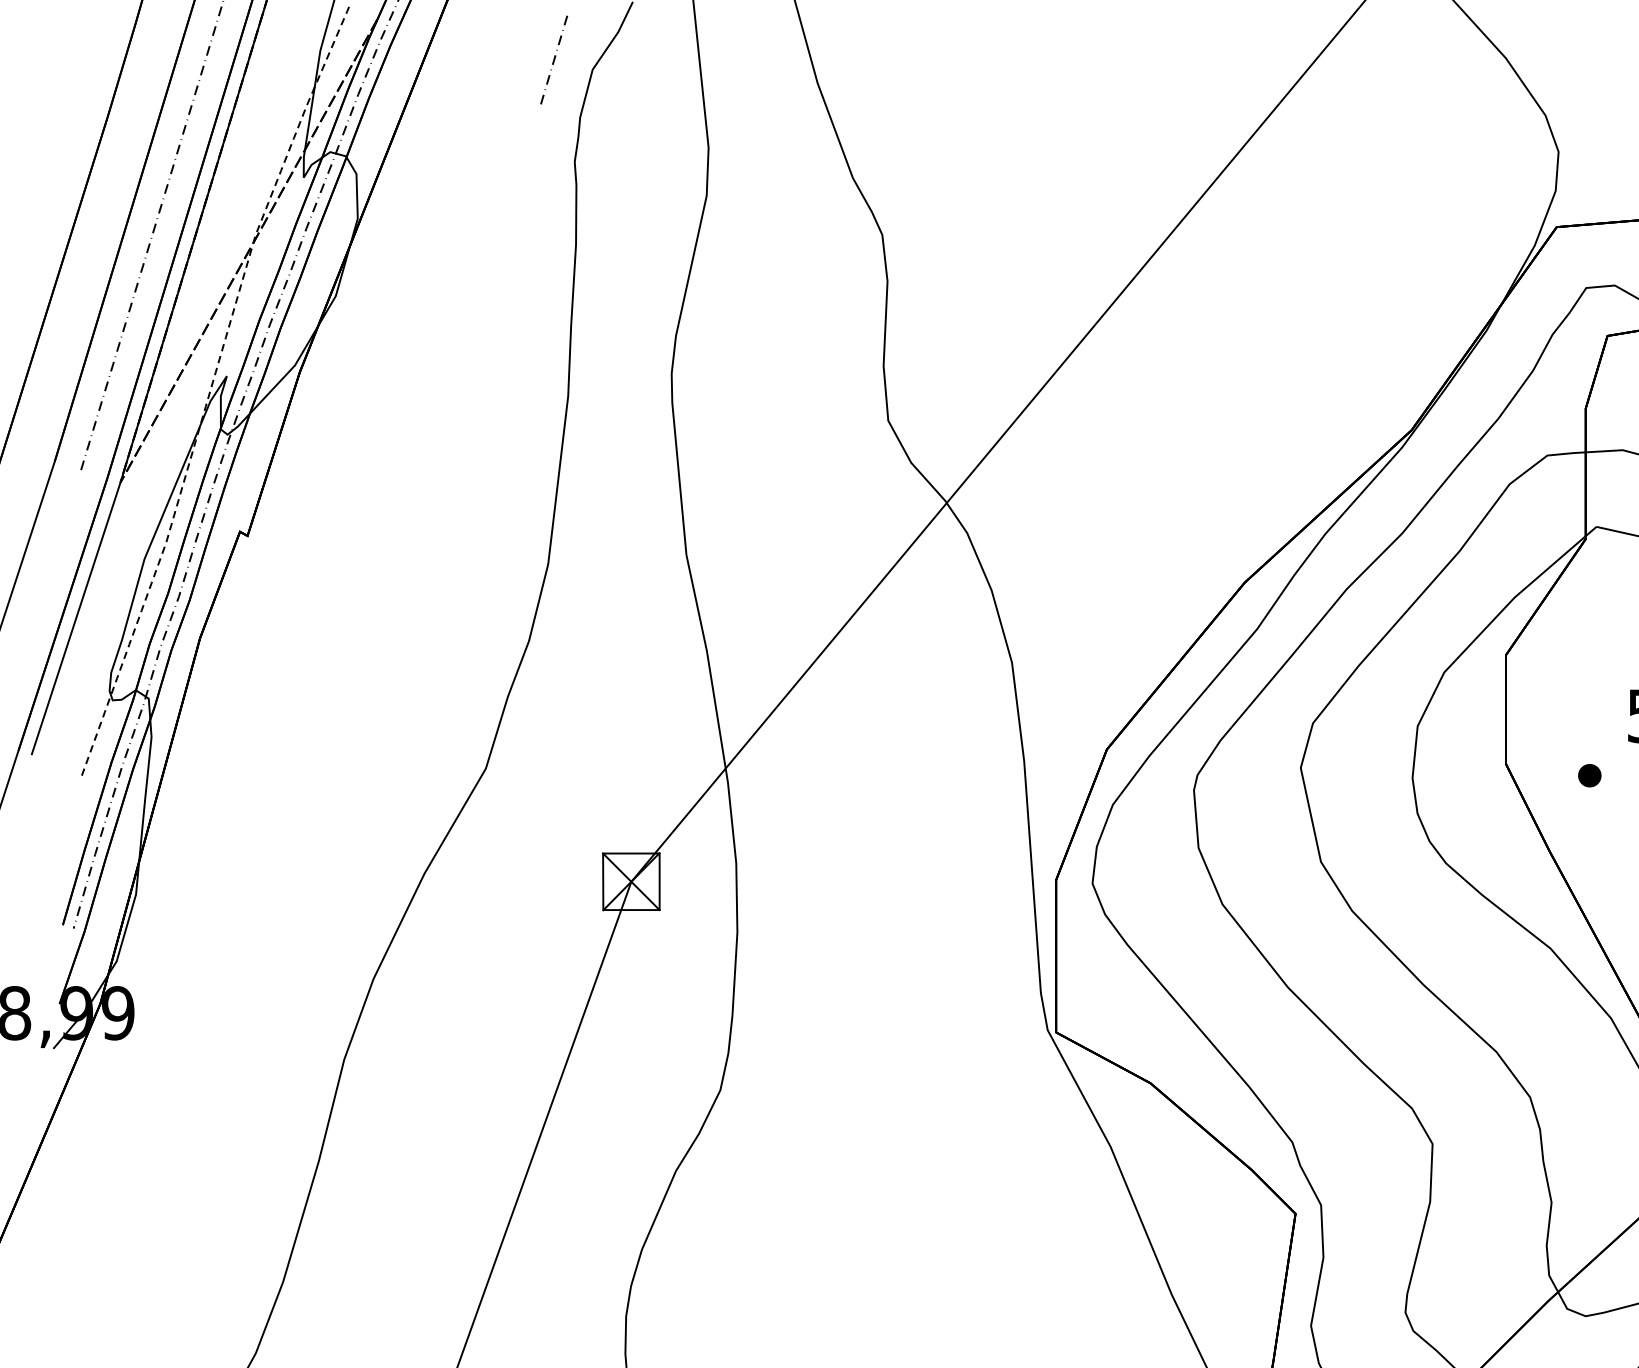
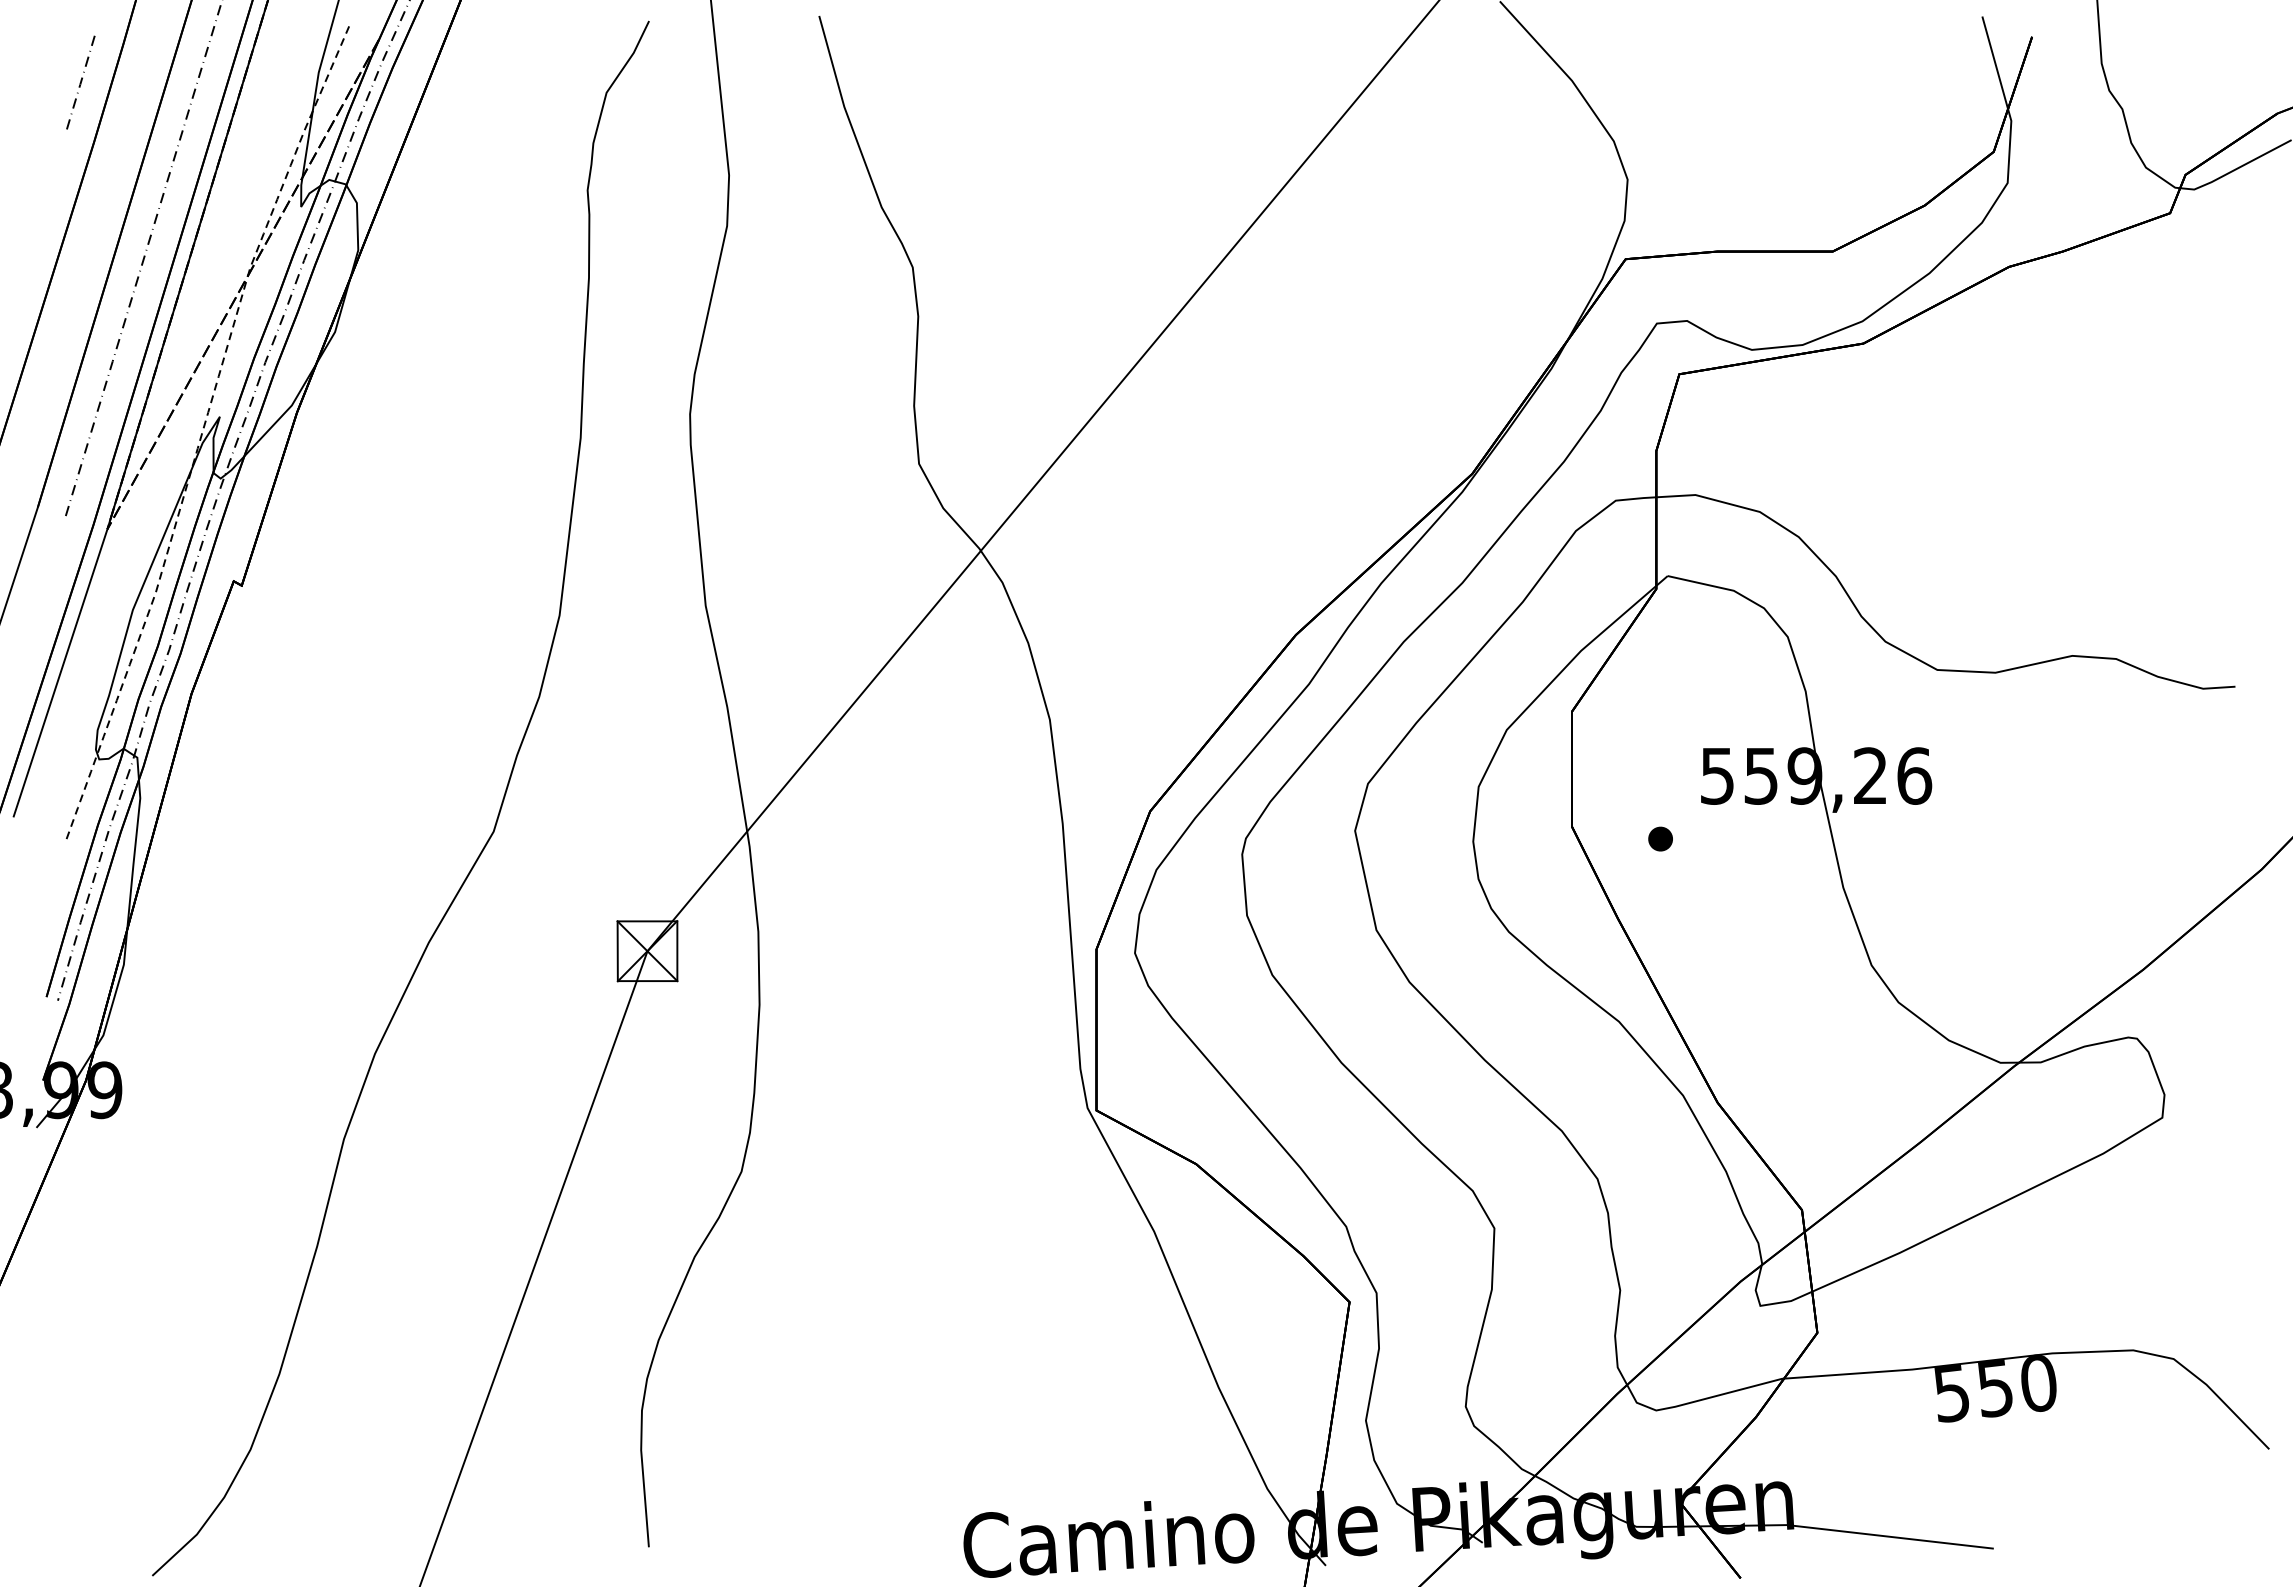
line: (553, 59) -> (80, 82), moved

